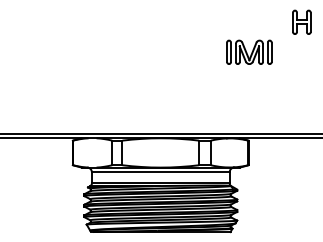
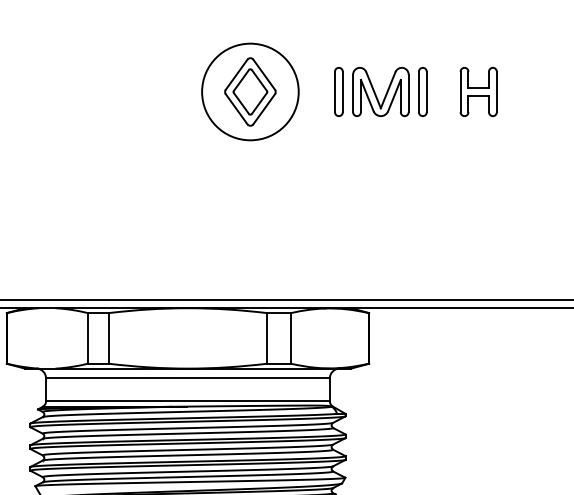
part: (301, 21) -> (477, 90), moved
part: (190, 33) -> (249, 92), added
part: (249, 51) -> (381, 90), moved

